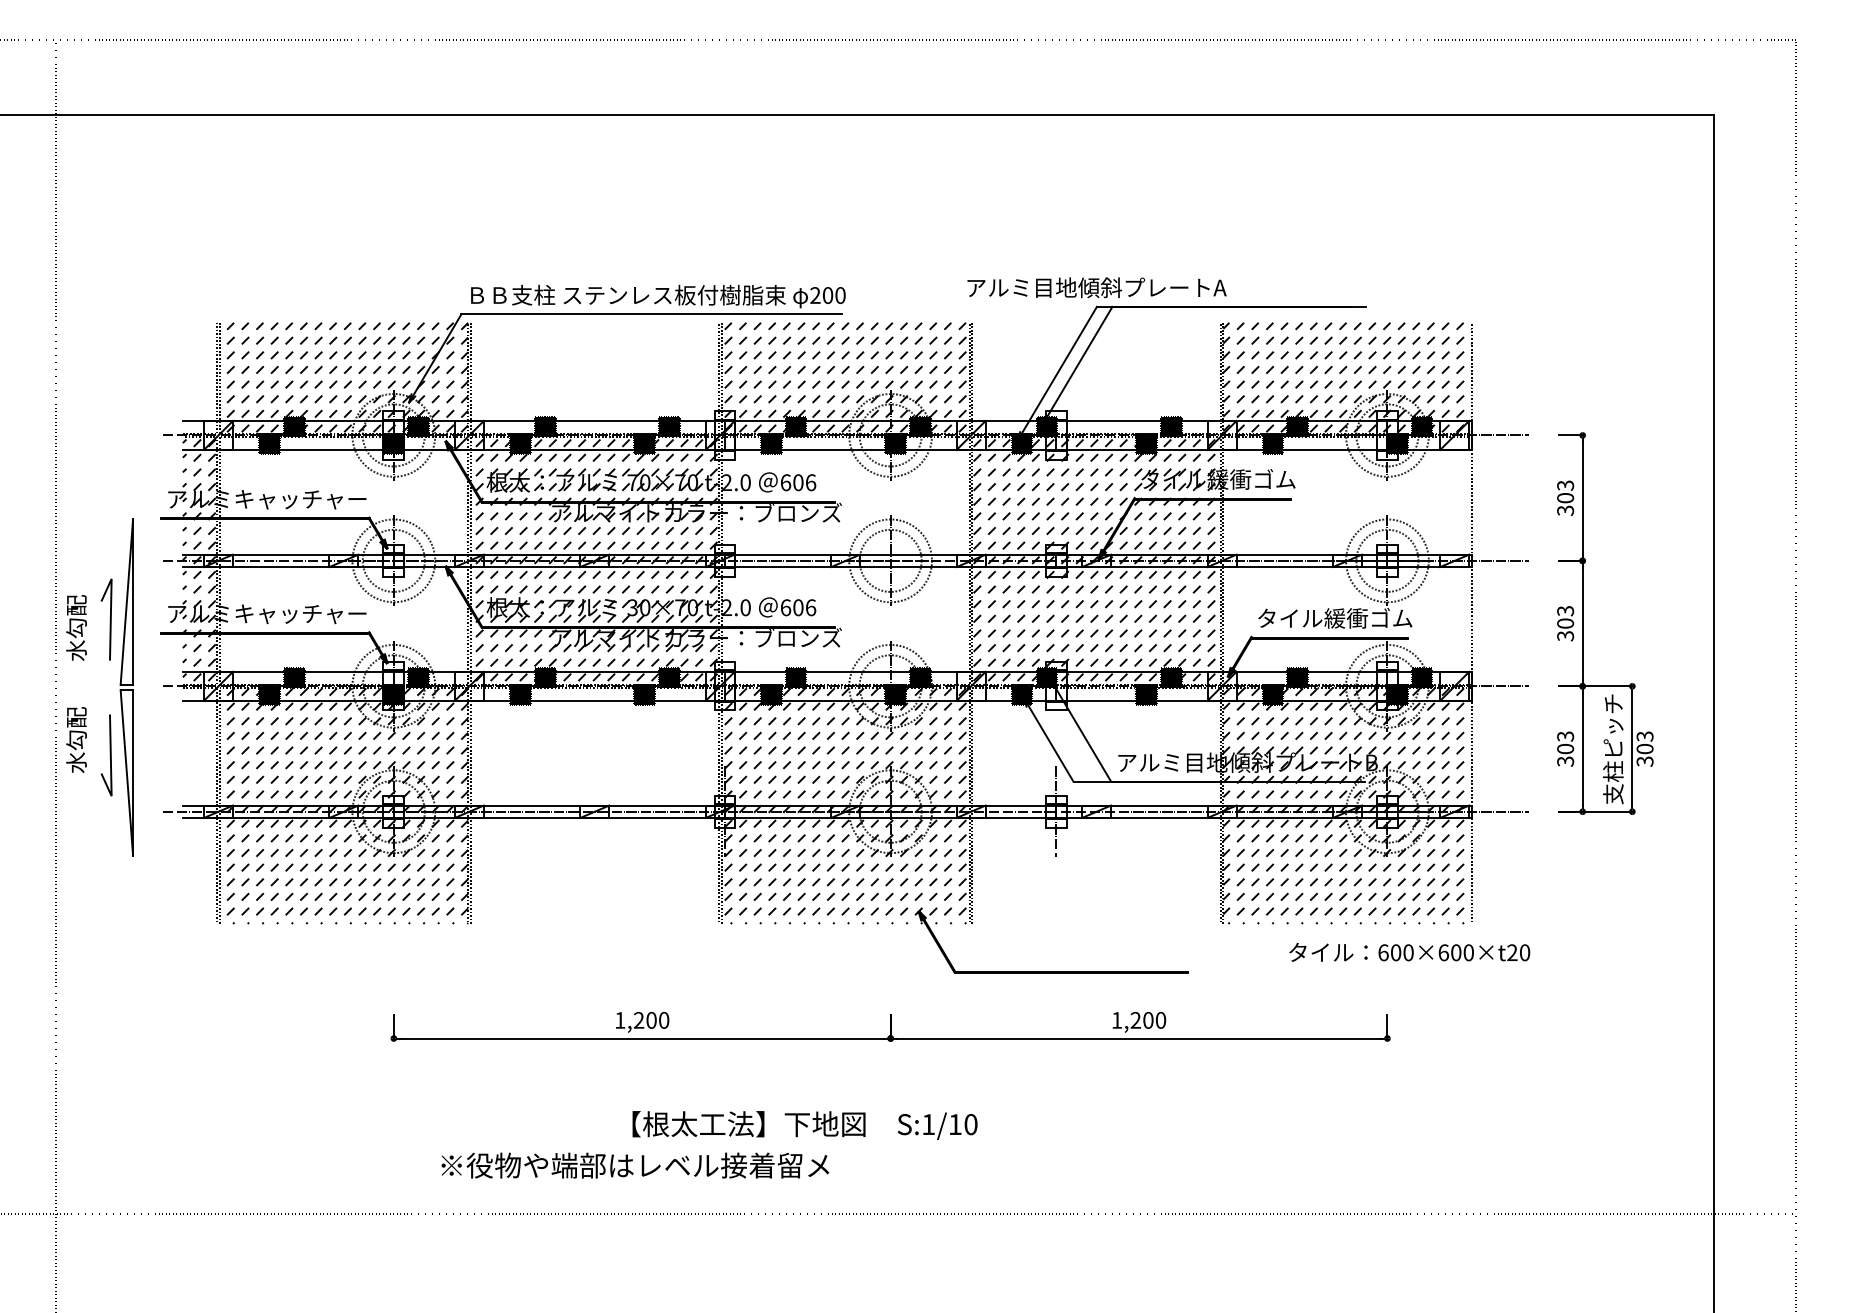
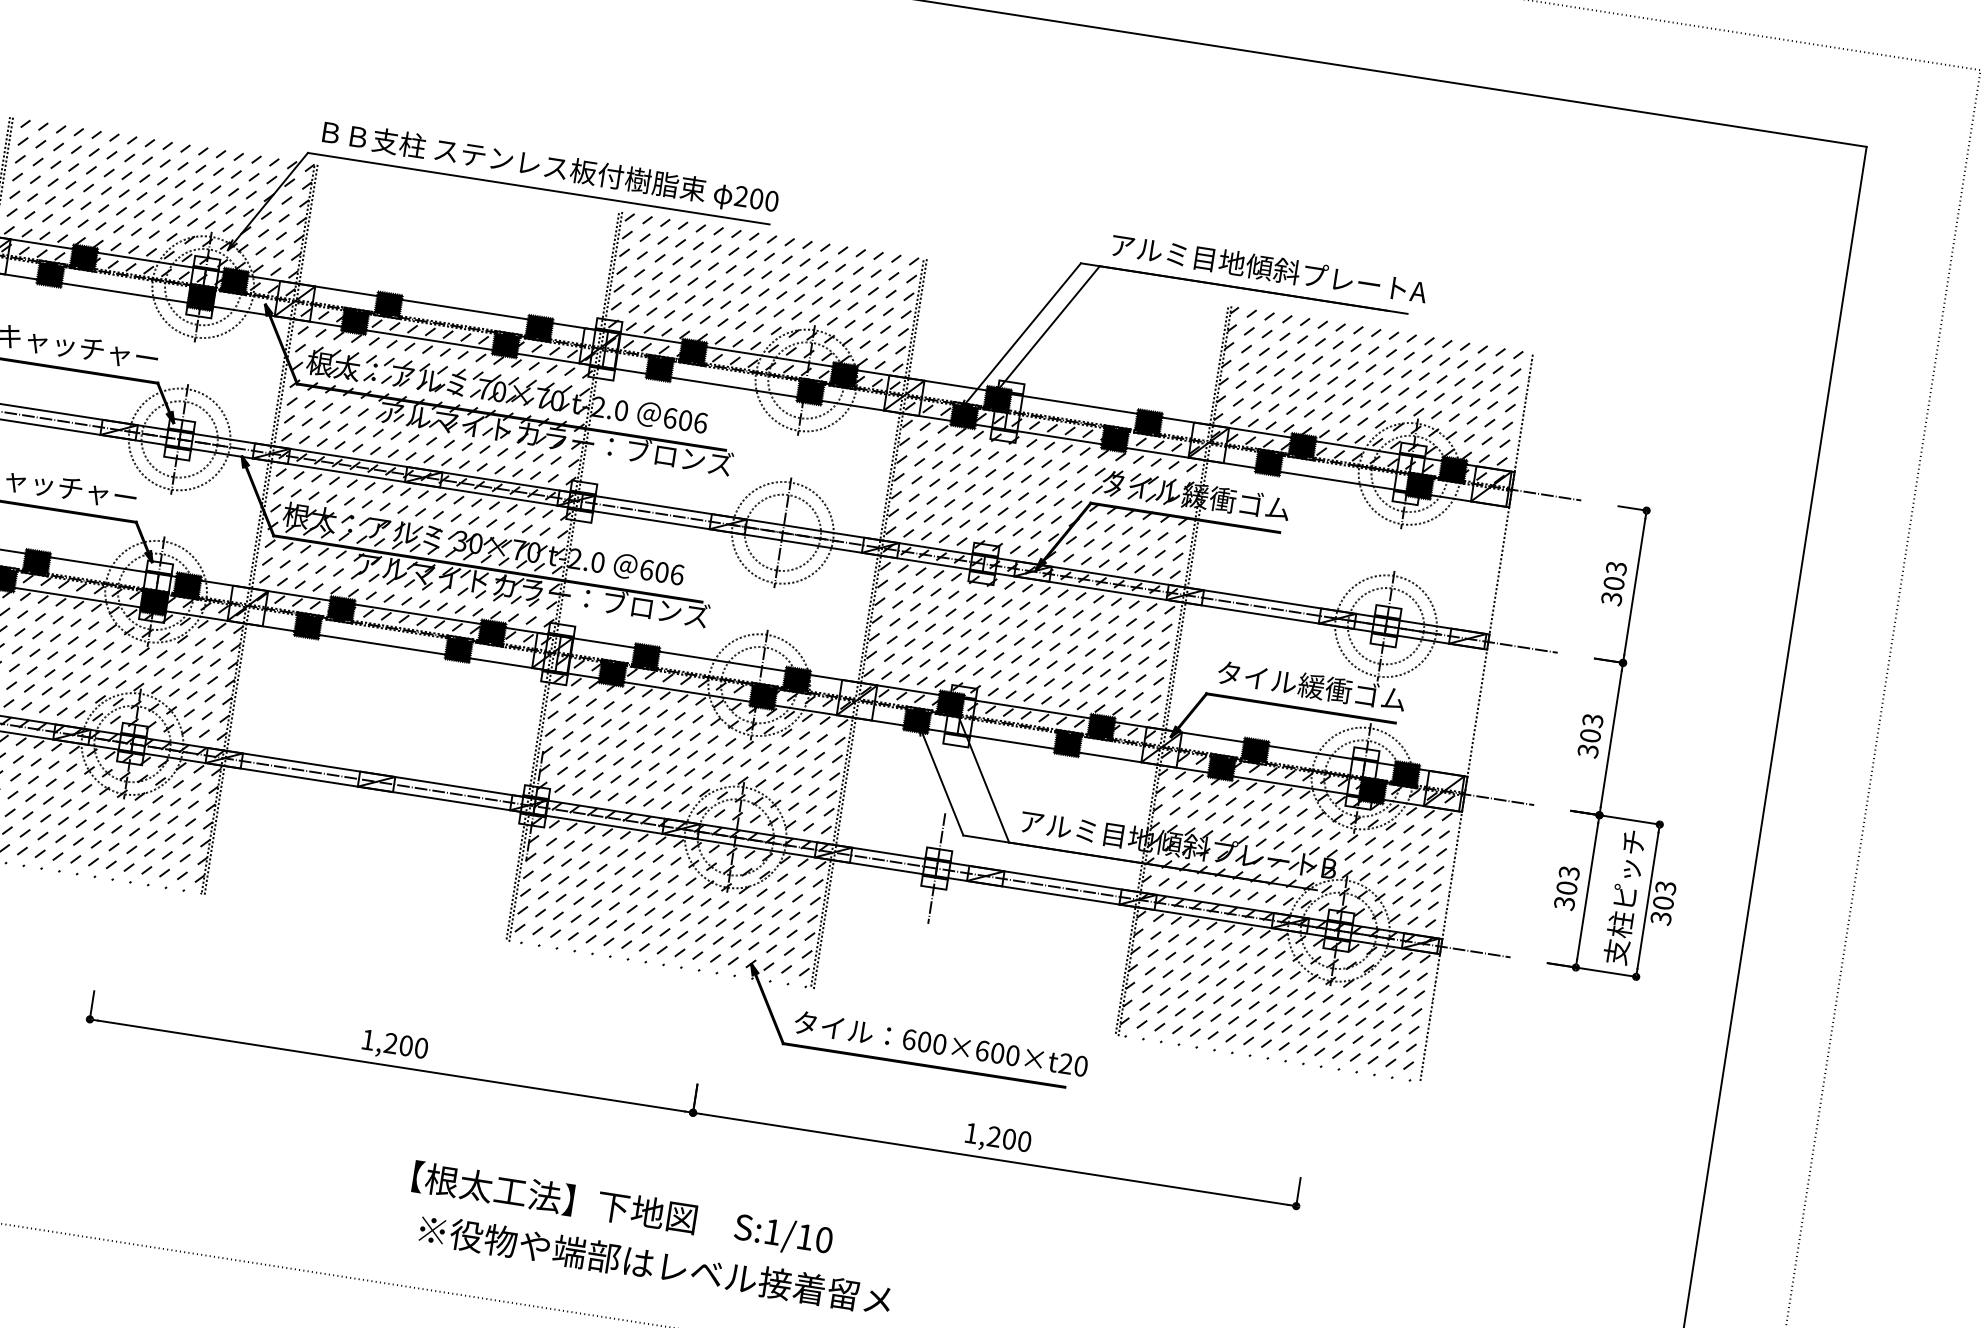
text: (1096, 287) -> (1268, 268), moved
text: (1409, 951) -> (941, 1042), moved
text: (804, 1125) -> (621, 1209), moved
text: (635, 1165) -> (655, 1264), moved

